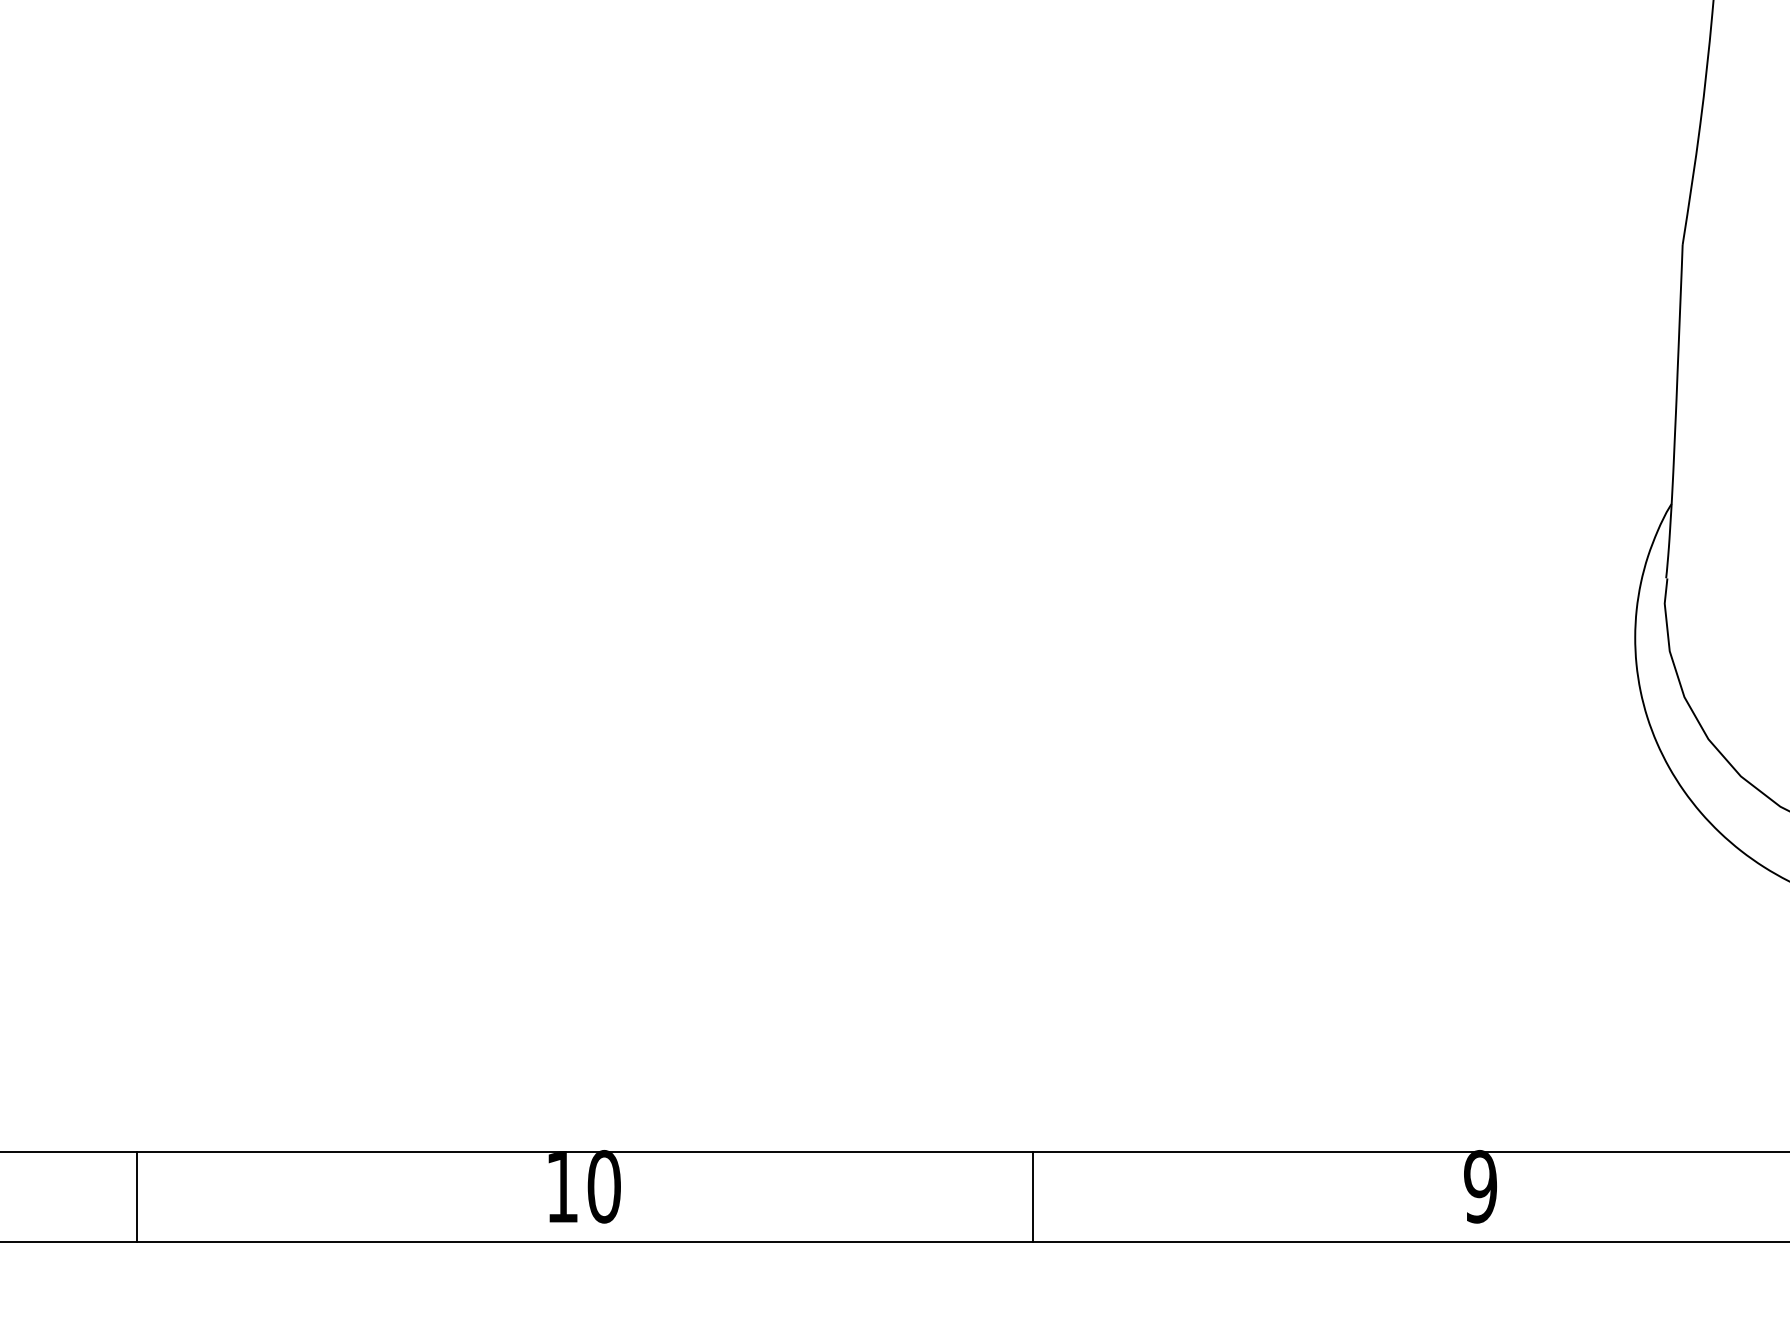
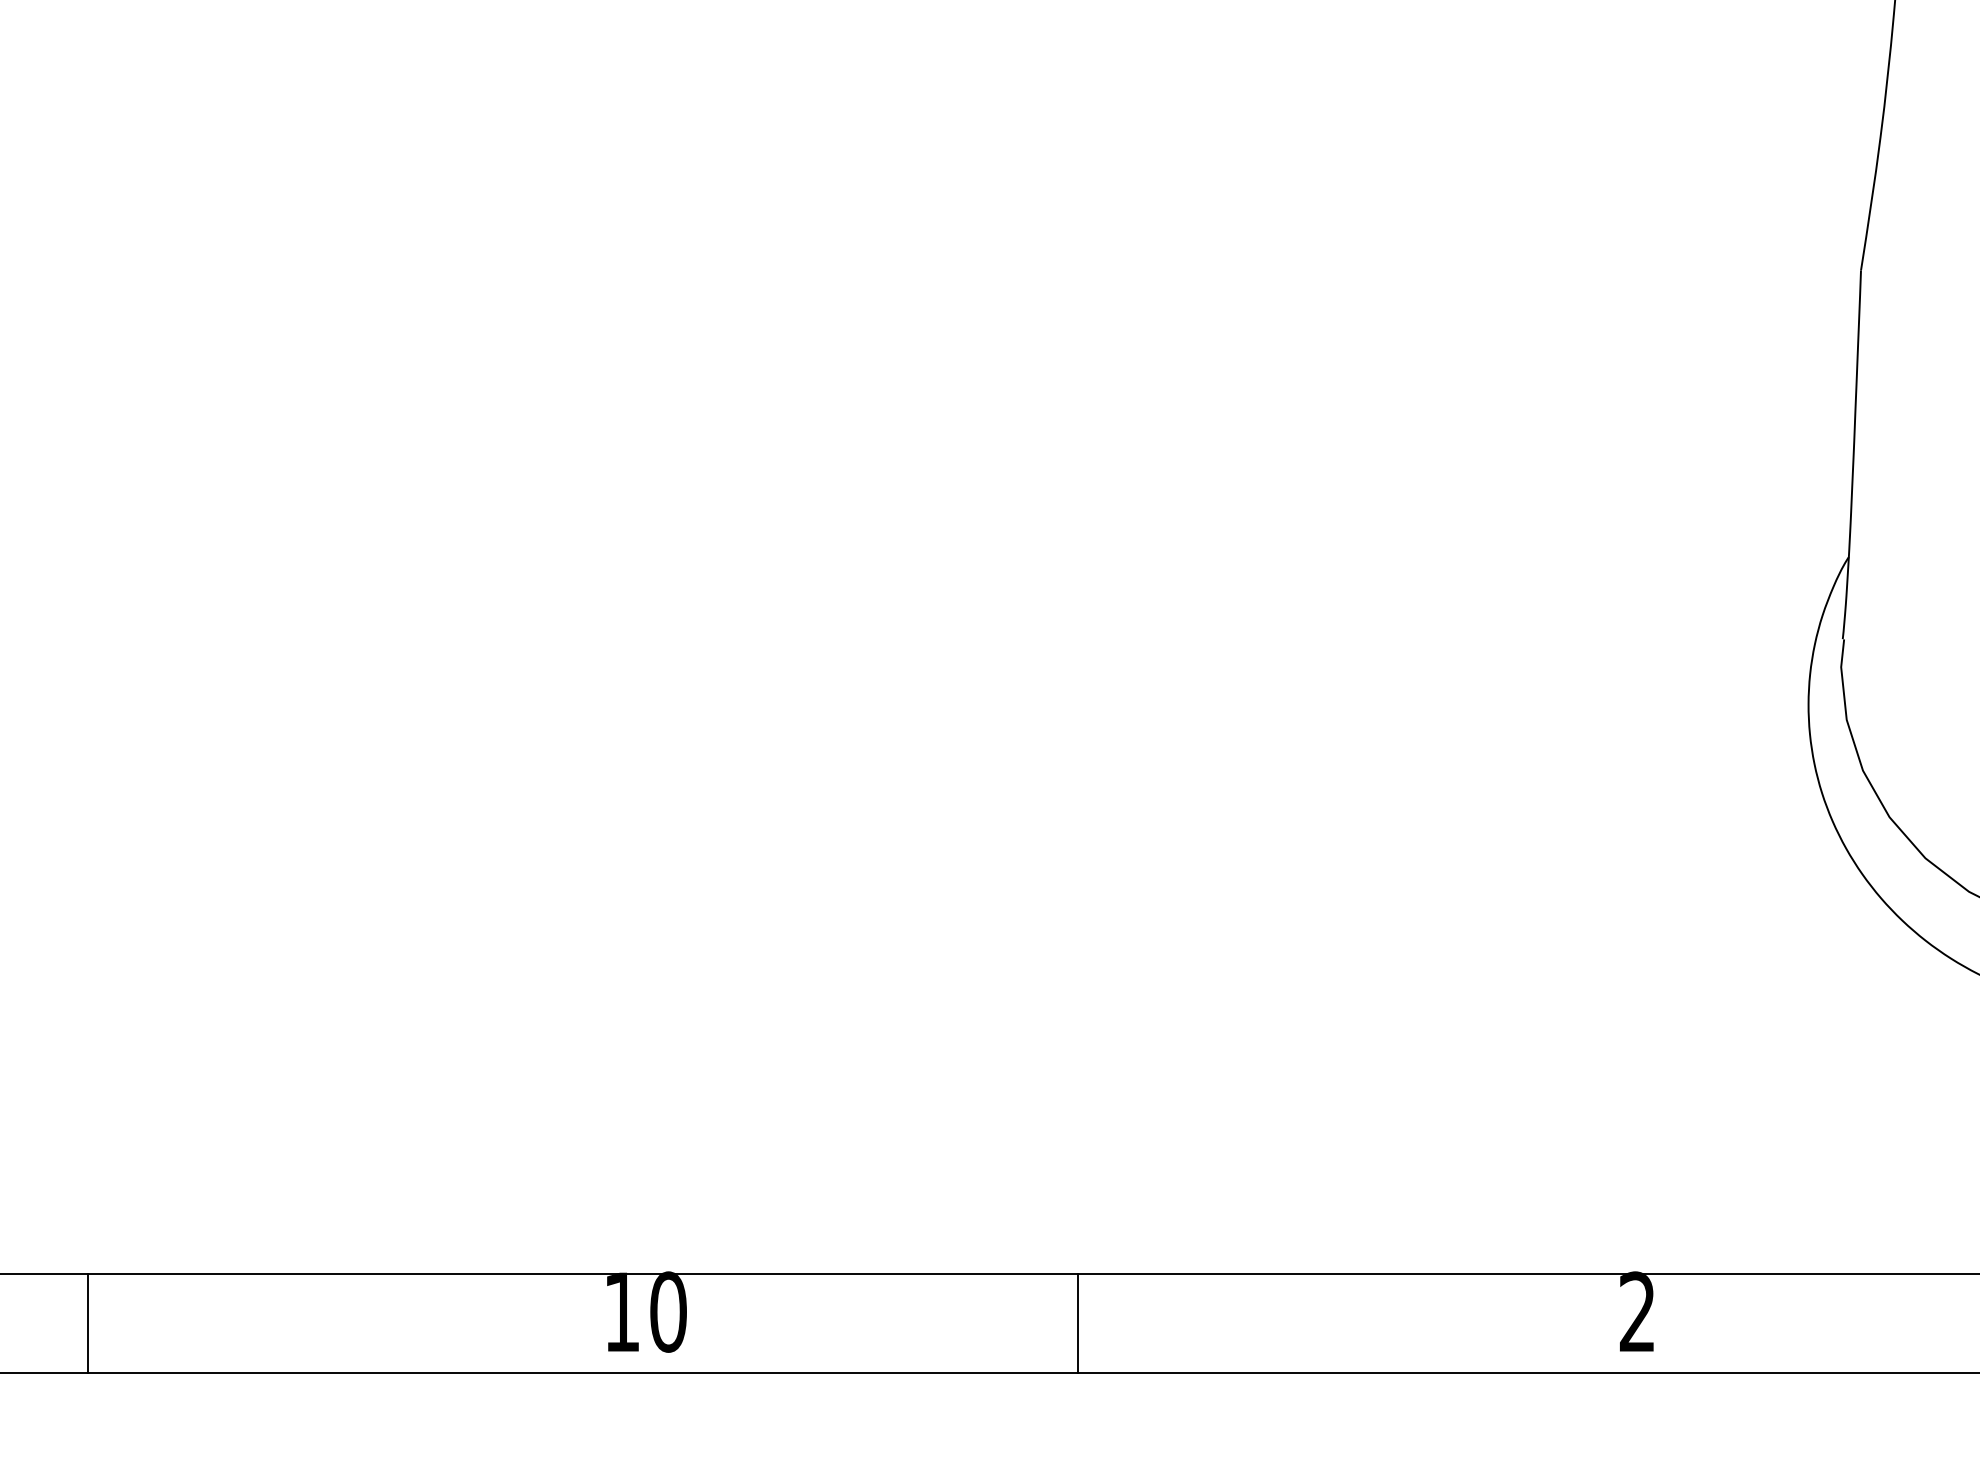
text: (1480, 1186) -> (1637, 1311), 9 -> 2
line: (136, 1197) -> (88, 1323), moved
line: (1032, 1197) -> (1077, 1323), moved

